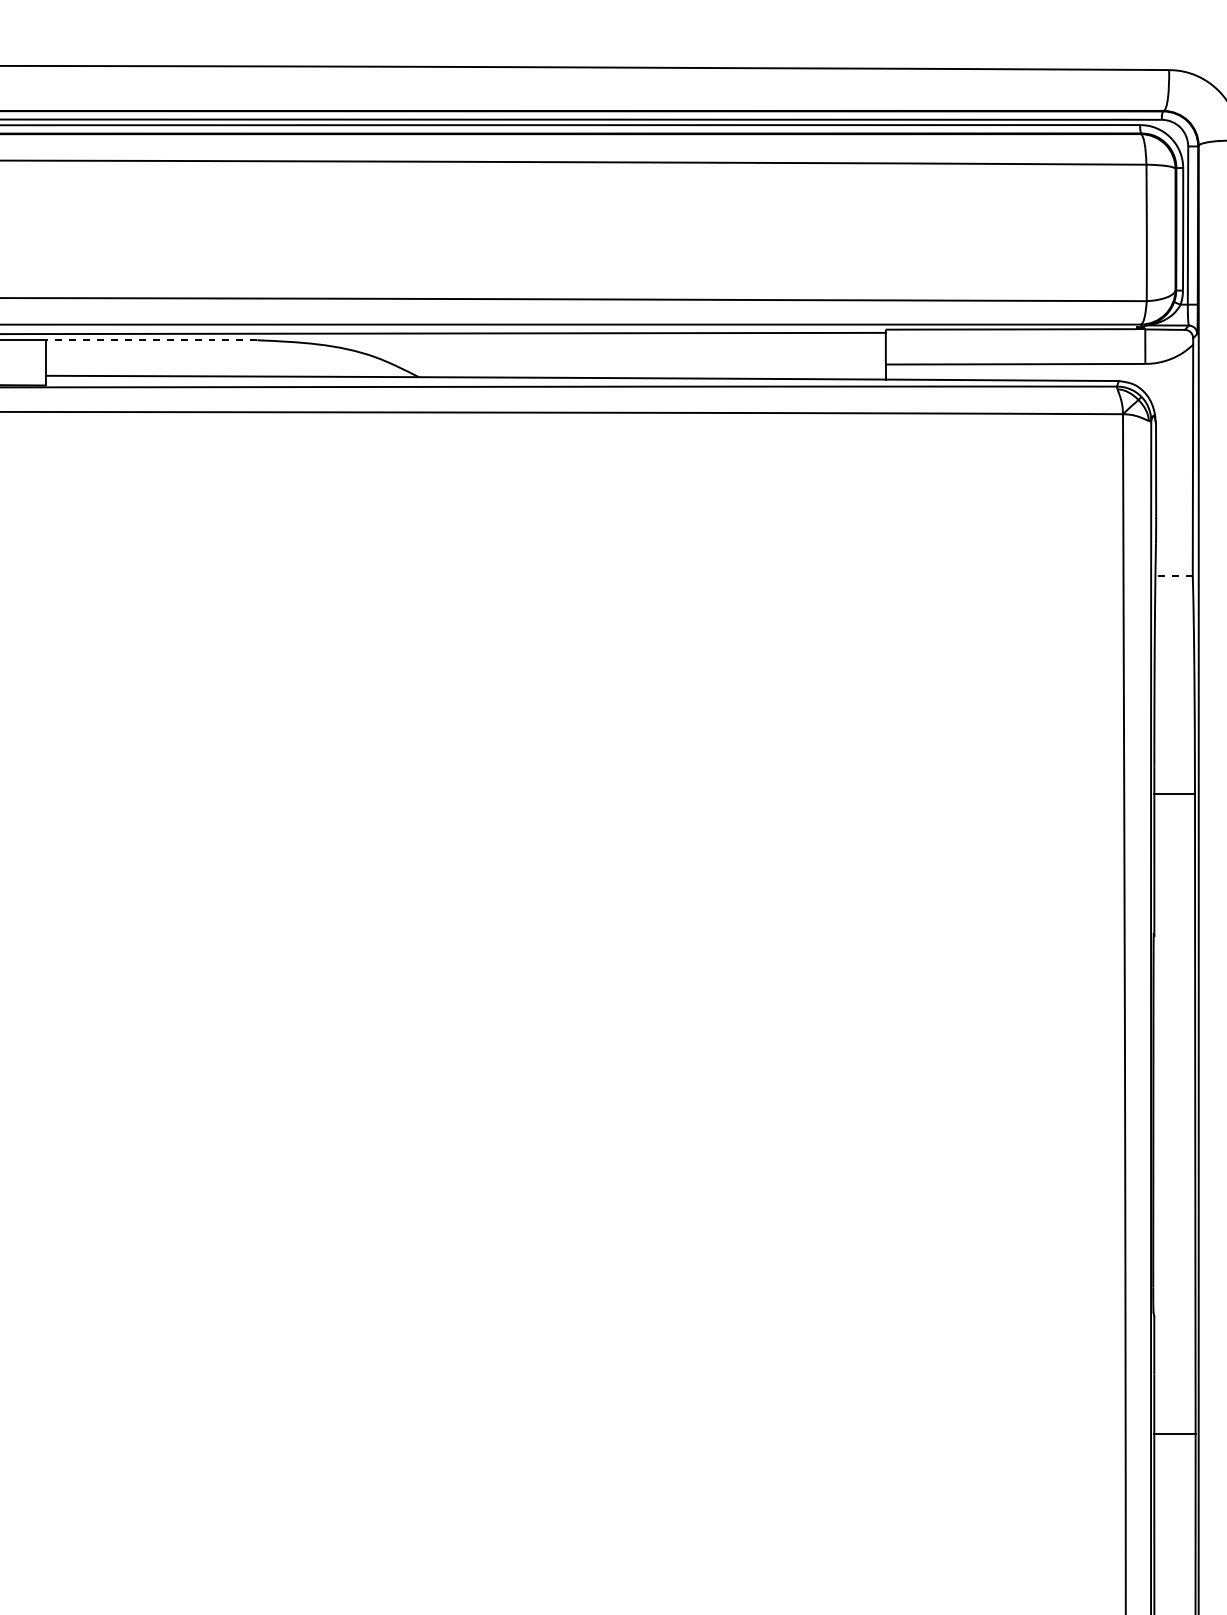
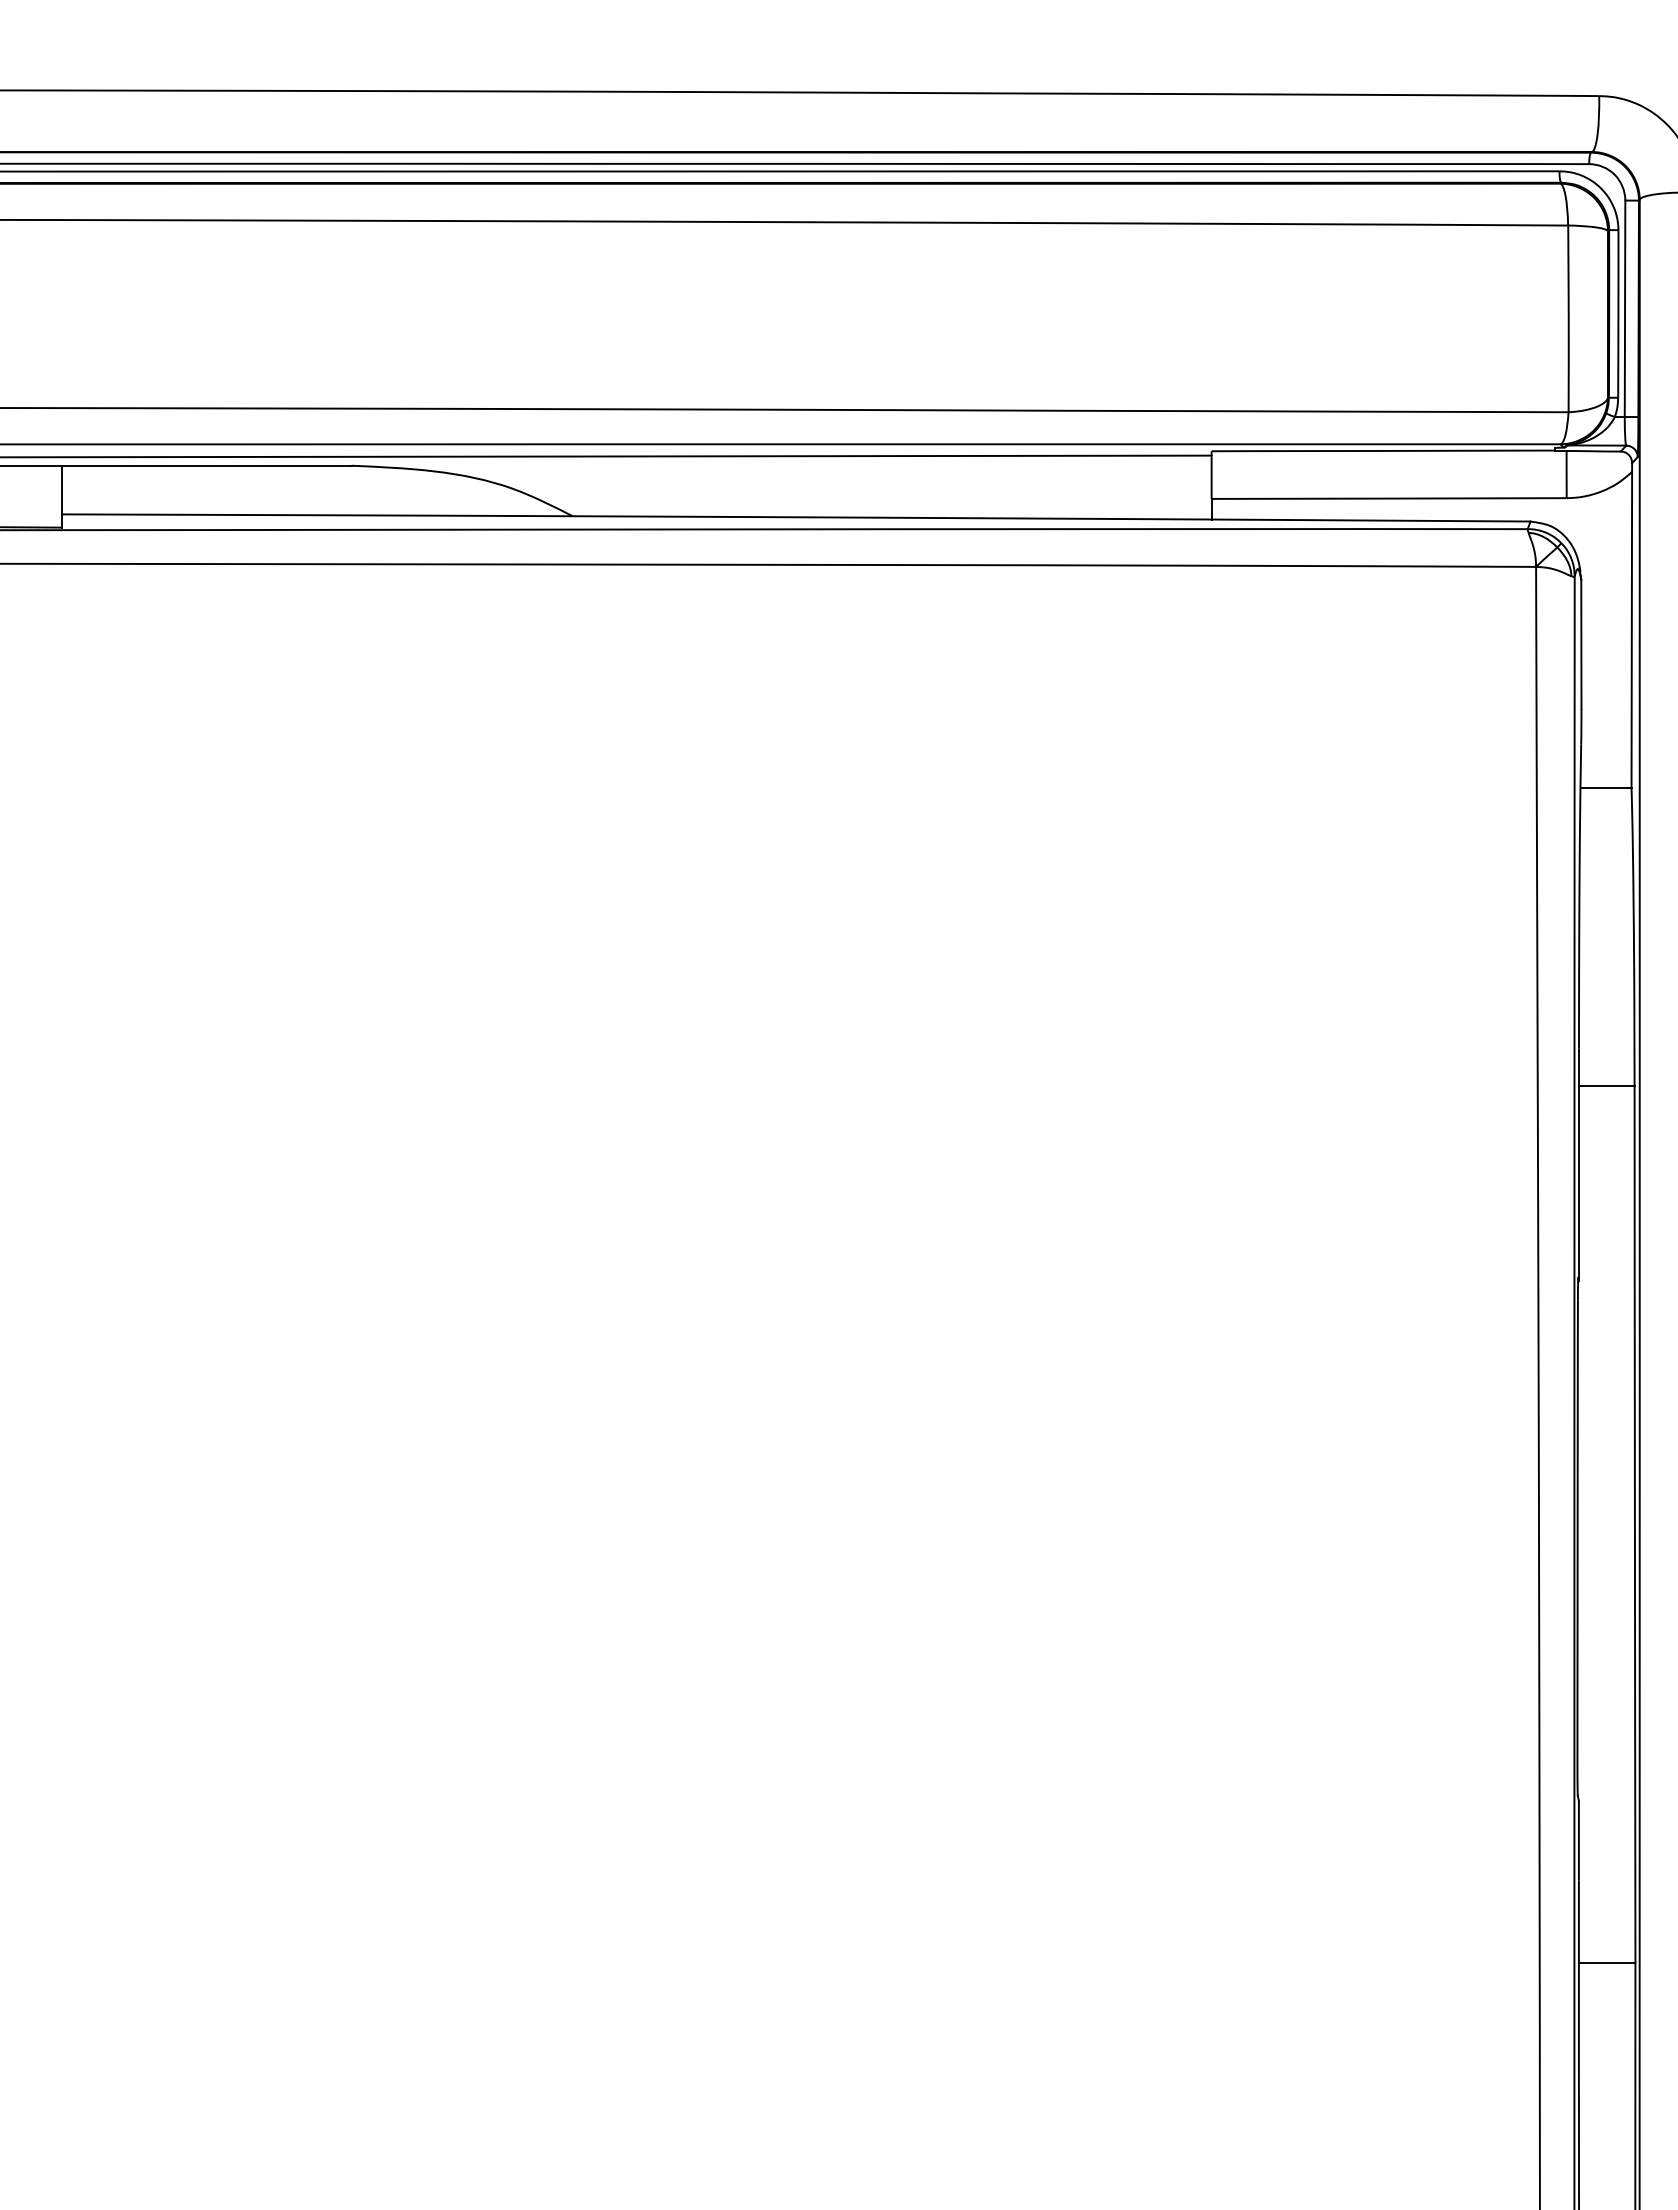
line: (151, 340) -> (206, 465), dashed -> solid
line: (1174, 575) -> (1606, 787), dashed -> solid

